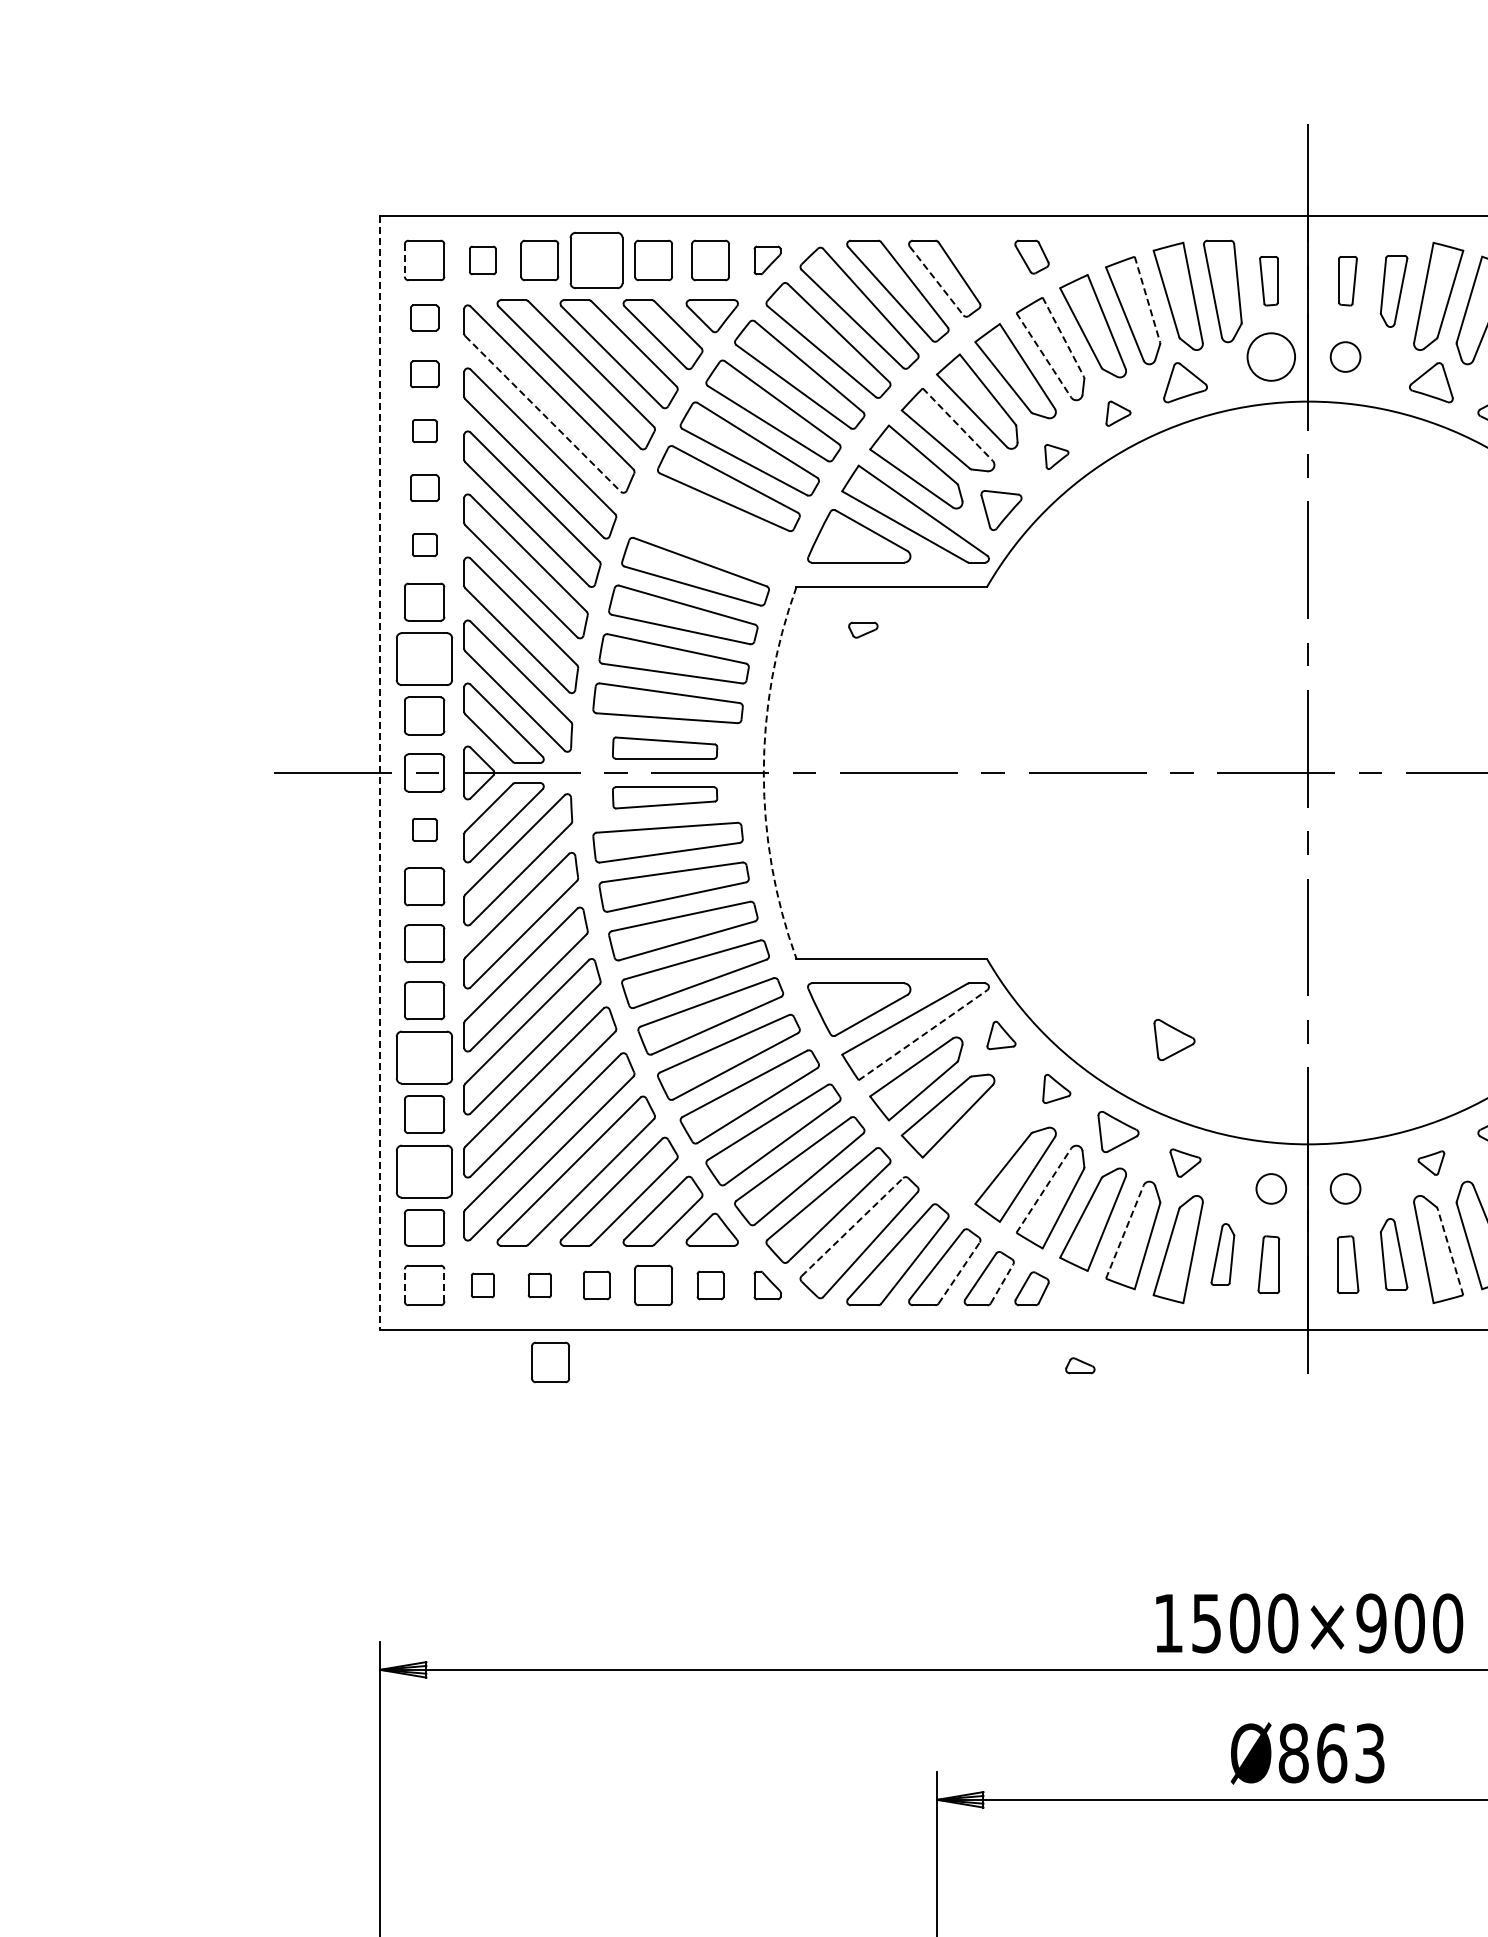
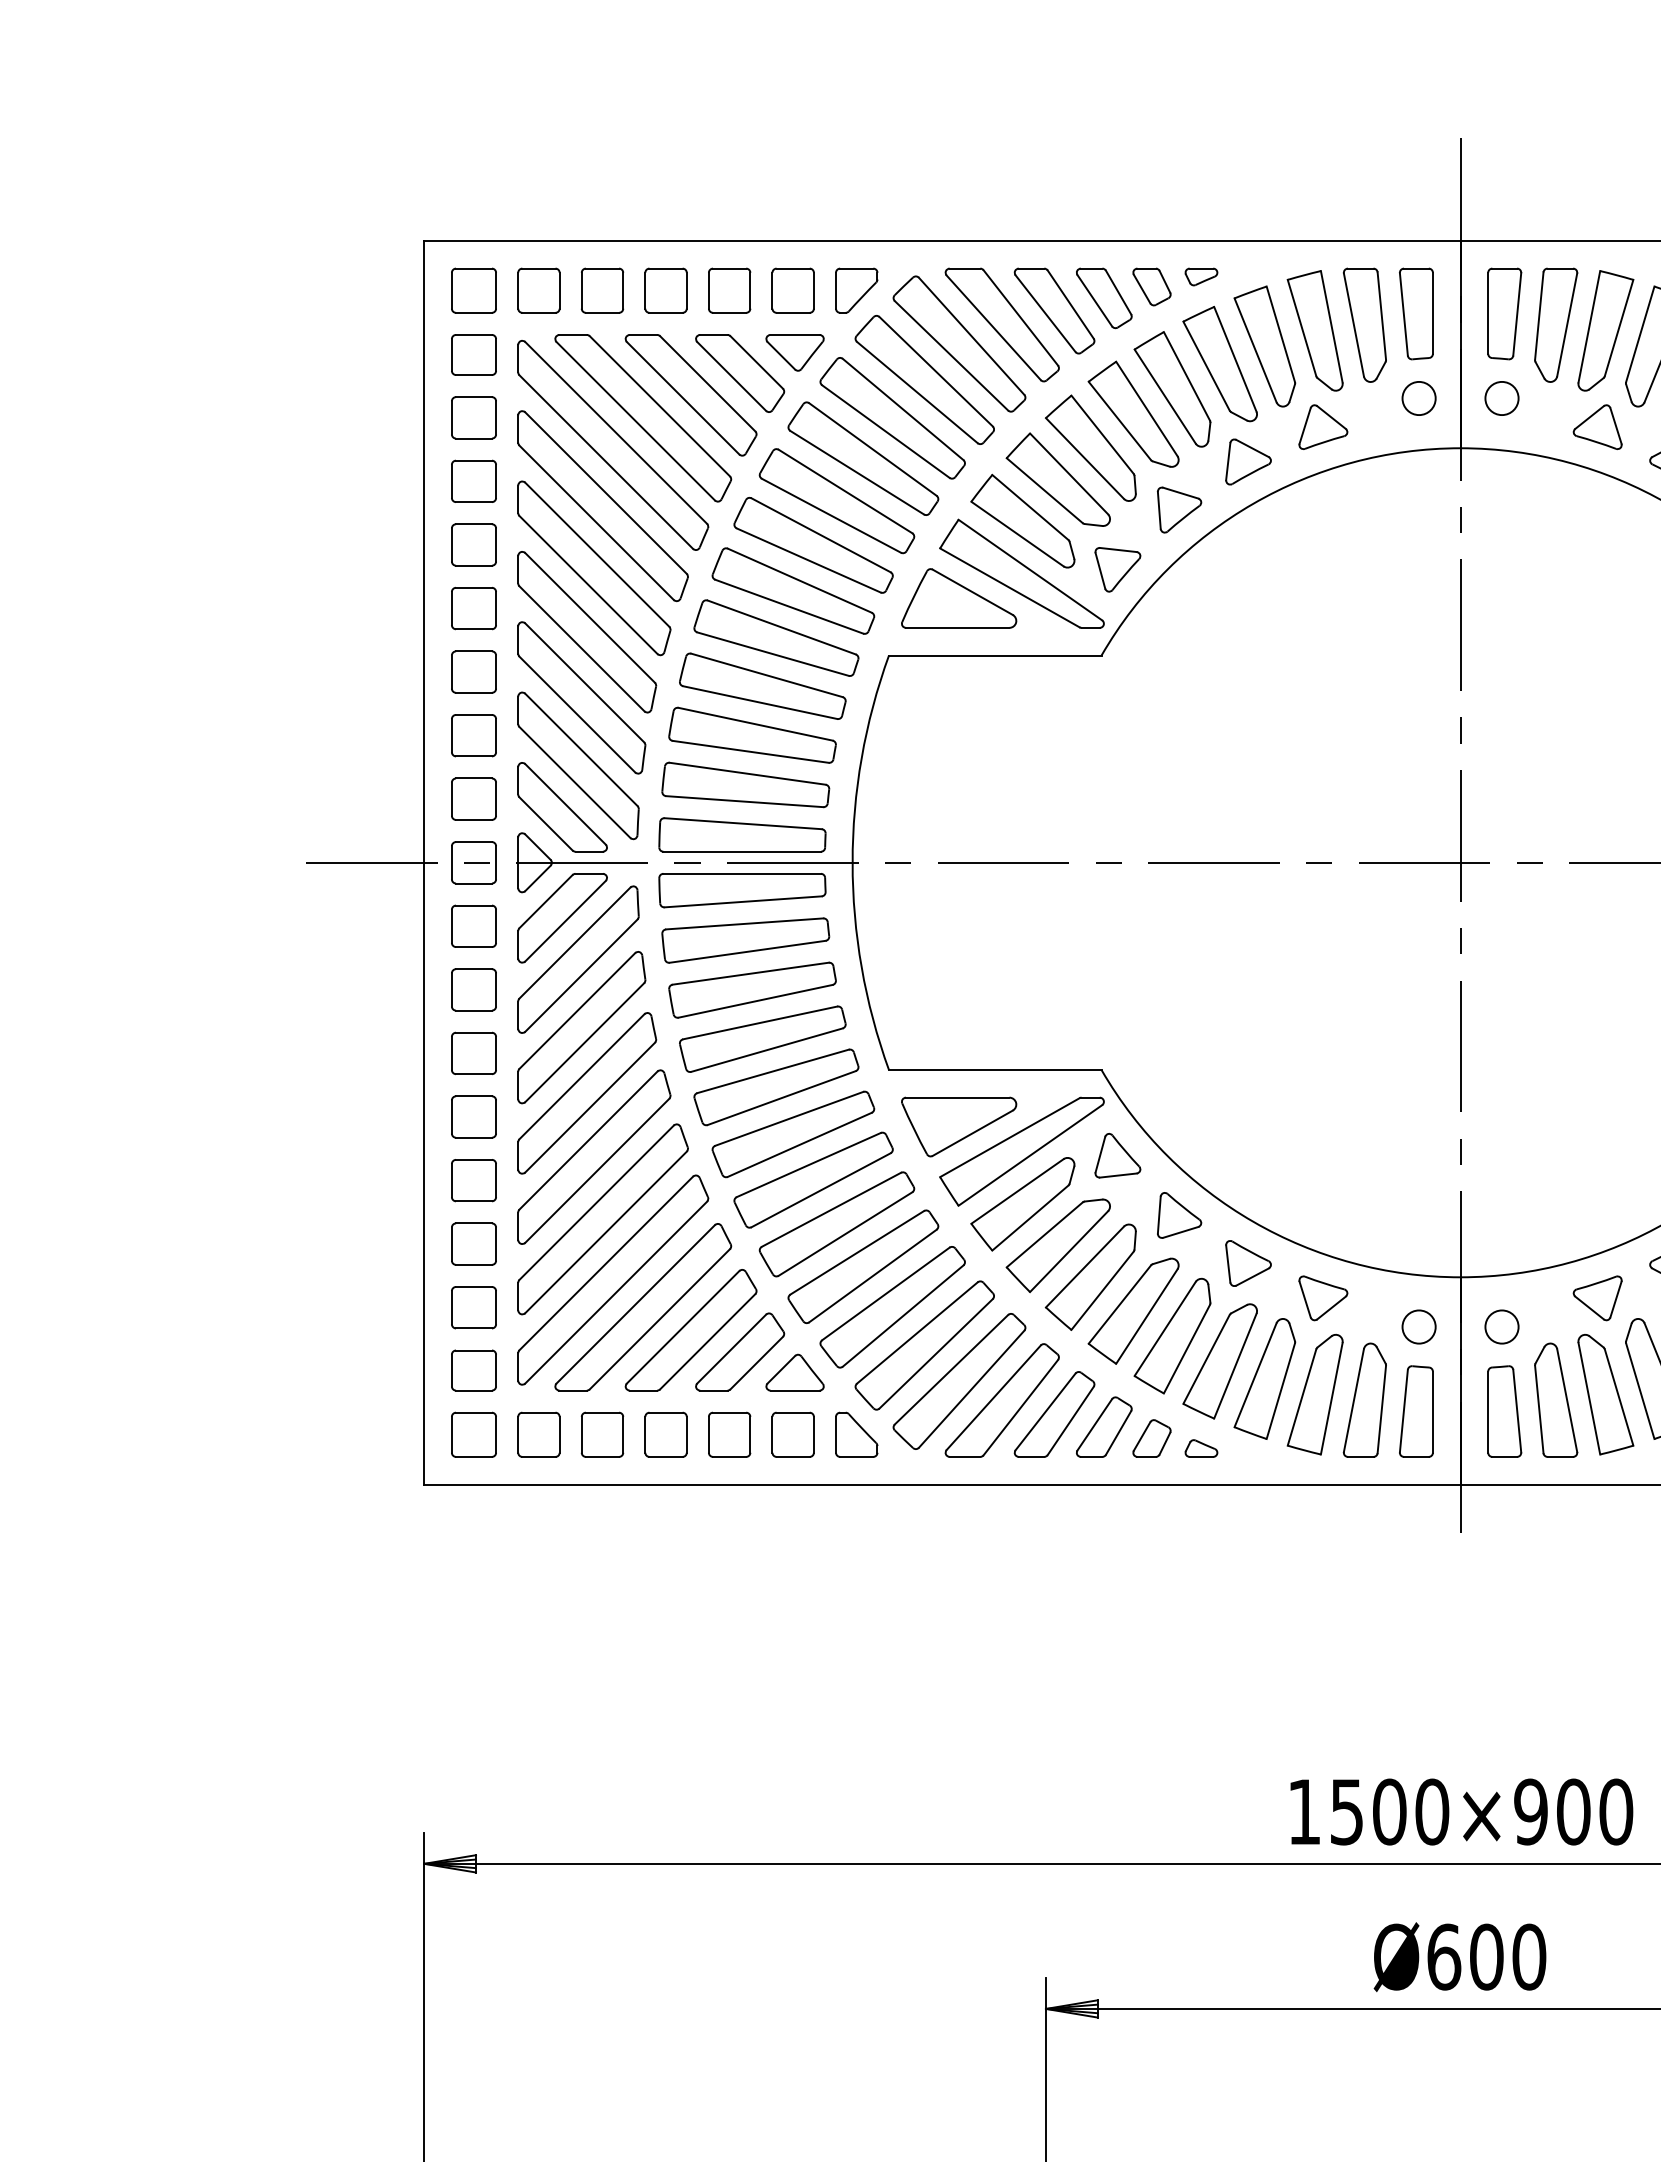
part: (482, 260) -> (538, 290), size x1.43
part: (596, 260) -> (665, 290), size x0.71
part: (767, 260) -> (856, 290), size x1.43
line: (404, 261) -> (451, 291), dashed -> solid
part: (988, 266) -> (1103, 297), added
part: (1268, 280) -> (1415, 313), size x1.67
part: (1347, 280) -> (1504, 313), size x1.67
line: (936, 281) -> (1045, 314), dashed -> solid
part: (1393, 291) -> (1555, 325), size x1.43
line: (1147, 299) -> (1280, 334), dashed -> solid
part: (424, 317) -> (473, 354), size x1.43
line: (1063, 337) -> (1187, 376), dashed -> solid
line: (1044, 355) -> (1165, 396), dashed -> solid
circle: (1271, 356) -> (1419, 397), size x0.62
part: (424, 374) -> (473, 417), size x1.43
line: (543, 413) -> (606, 461), dashed -> solid
part: (1118, 413) -> (1248, 461), size x1.67
line: (958, 424) -> (1069, 473), dashed -> solid
part: (424, 430) -> (473, 480), size x1.67
part: (1056, 456) -> (1179, 509), size x1.67
part: (424, 487) -> (473, 544), size x1.43
part: (710, 529) -> (793, 590), added
part: (424, 544) -> (473, 607), size x1.67
part: (863, 629) -> (1201, 276), moved
part: (424, 658) -> (473, 734), size x0.71
part: (664, 747) -> (741, 834), size x1.43
line: (380, 773) -> (424, 863), dashed -> solid
arc: (763, 773) -> (852, 863), dashed -> solid
part: (664, 797) -> (741, 890), size x1.43
part: (424, 829) -> (473, 925), size x1.67
line: (923, 1035) -> (1030, 1155), dashed -> solid
part: (1001, 1035) -> (1117, 1155), size x1.43
part: (1174, 1040) -> (1311, 1161), removed
part: (424, 1057) -> (473, 1180), size x0.71
part: (1056, 1088) -> (1179, 1214), size x1.43
part: (977, 1144) -> (1091, 1277), added
part: (1185, 1162) -> (1323, 1297), size x1.43
part: (1431, 1162) -> (1597, 1297), size x1.67
part: (424, 1171) -> (473, 1307), size x0.71
line: (1044, 1190) -> (1165, 1328), dashed -> solid
line: (852, 1227) -> (951, 1370), dashed -> solid
line: (1125, 1231) -> (1256, 1374), dashed -> solid
line: (1450, 1252) -> (1619, 1398), dashed -> solid
part: (1222, 1254) -> (1364, 1400), size x1.67
part: (1393, 1254) -> (1555, 1400), size x1.43
part: (1268, 1264) -> (1415, 1411), size x1.43
part: (1347, 1264) -> (1504, 1411), size x1.43
line: (959, 1273) -> (1071, 1421), dashed -> solid
line: (1002, 1283) -> (1119, 1432), dashed -> solid
line: (404, 1285) -> (451, 1434), dashed -> solid
line: (444, 1285) -> (496, 1434), dashed -> solid
part: (482, 1285) -> (538, 1434), size x1.67
part: (539, 1285) -> (602, 1434), size x1.67
part: (596, 1285) -> (665, 1434), size x1.43
part: (710, 1285) -> (793, 1434), size x1.43
part: (767, 1285) -> (856, 1434), size x1.43
part: (550, 1362) -> (614, 1520), removed
part: (1080, 1365) -> (1201, 1448), moved
text: (1331, 1753) -> (1486, 1957), Ø863 -> Ø600

